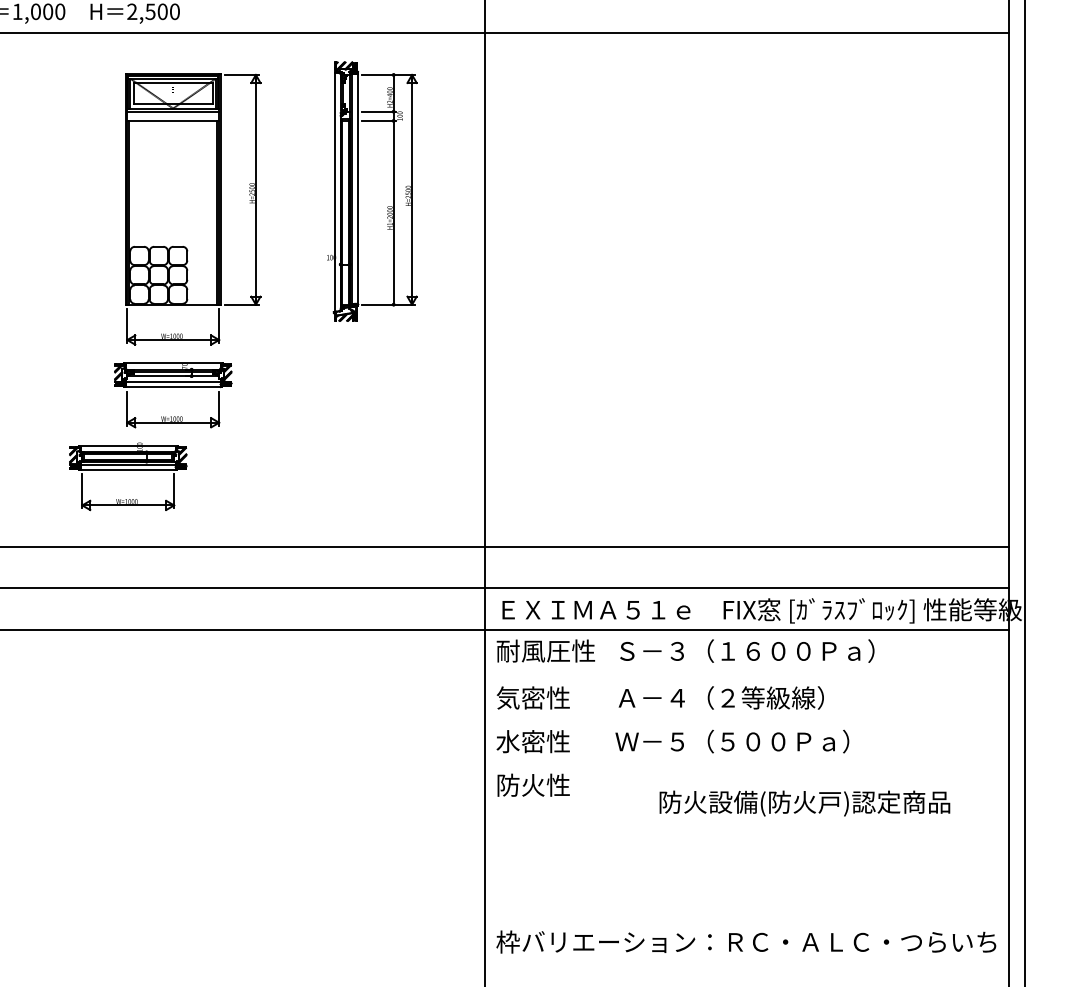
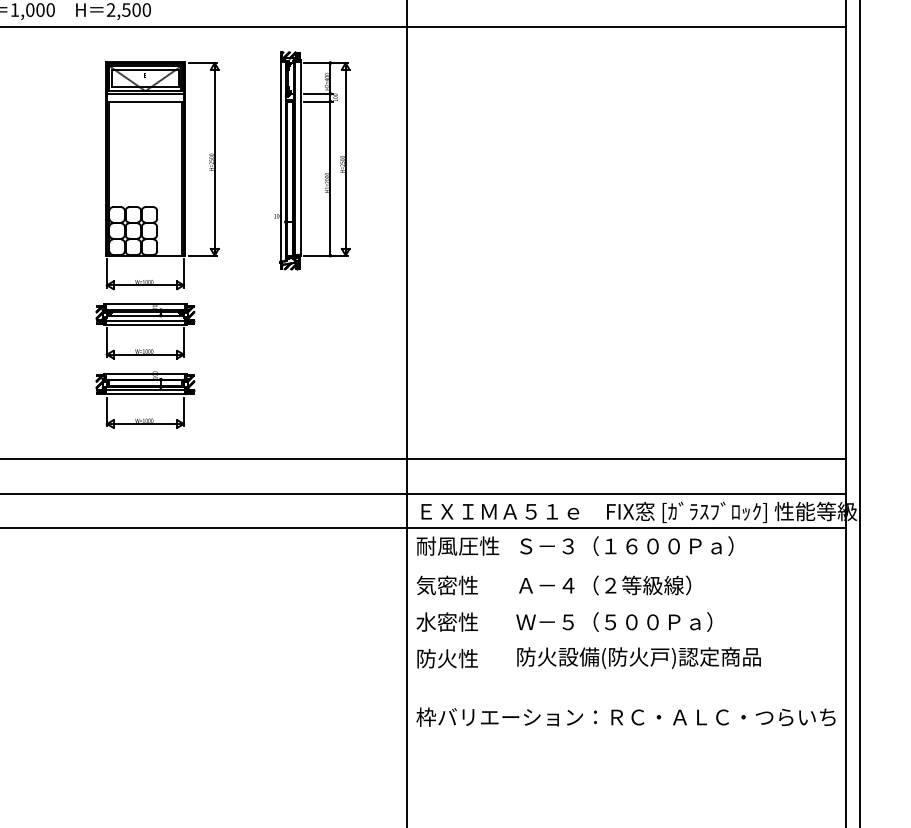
part: (128, 476) -> (145, 399), moved
text: (804, 803) -> (638, 658), moved
text: (746, 941) -> (626, 716), moved

